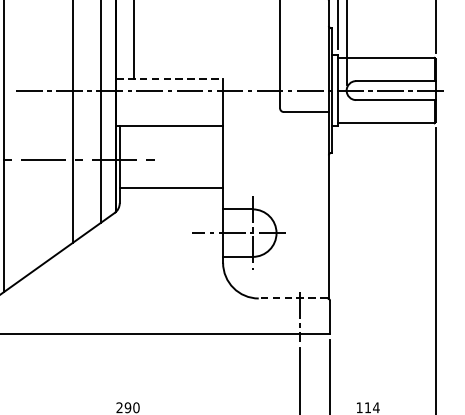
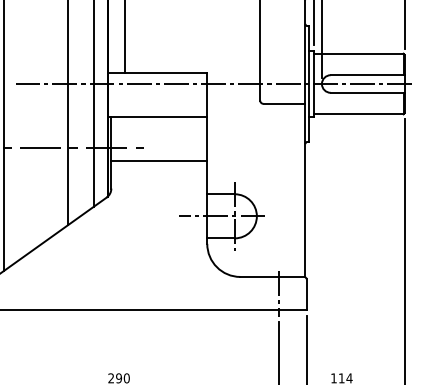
line: (169, 78) -> (157, 72), dashed -> solid
line: (171, 188) -> (159, 161), moved
line: (293, 298) -> (272, 276), dashed -> solid

